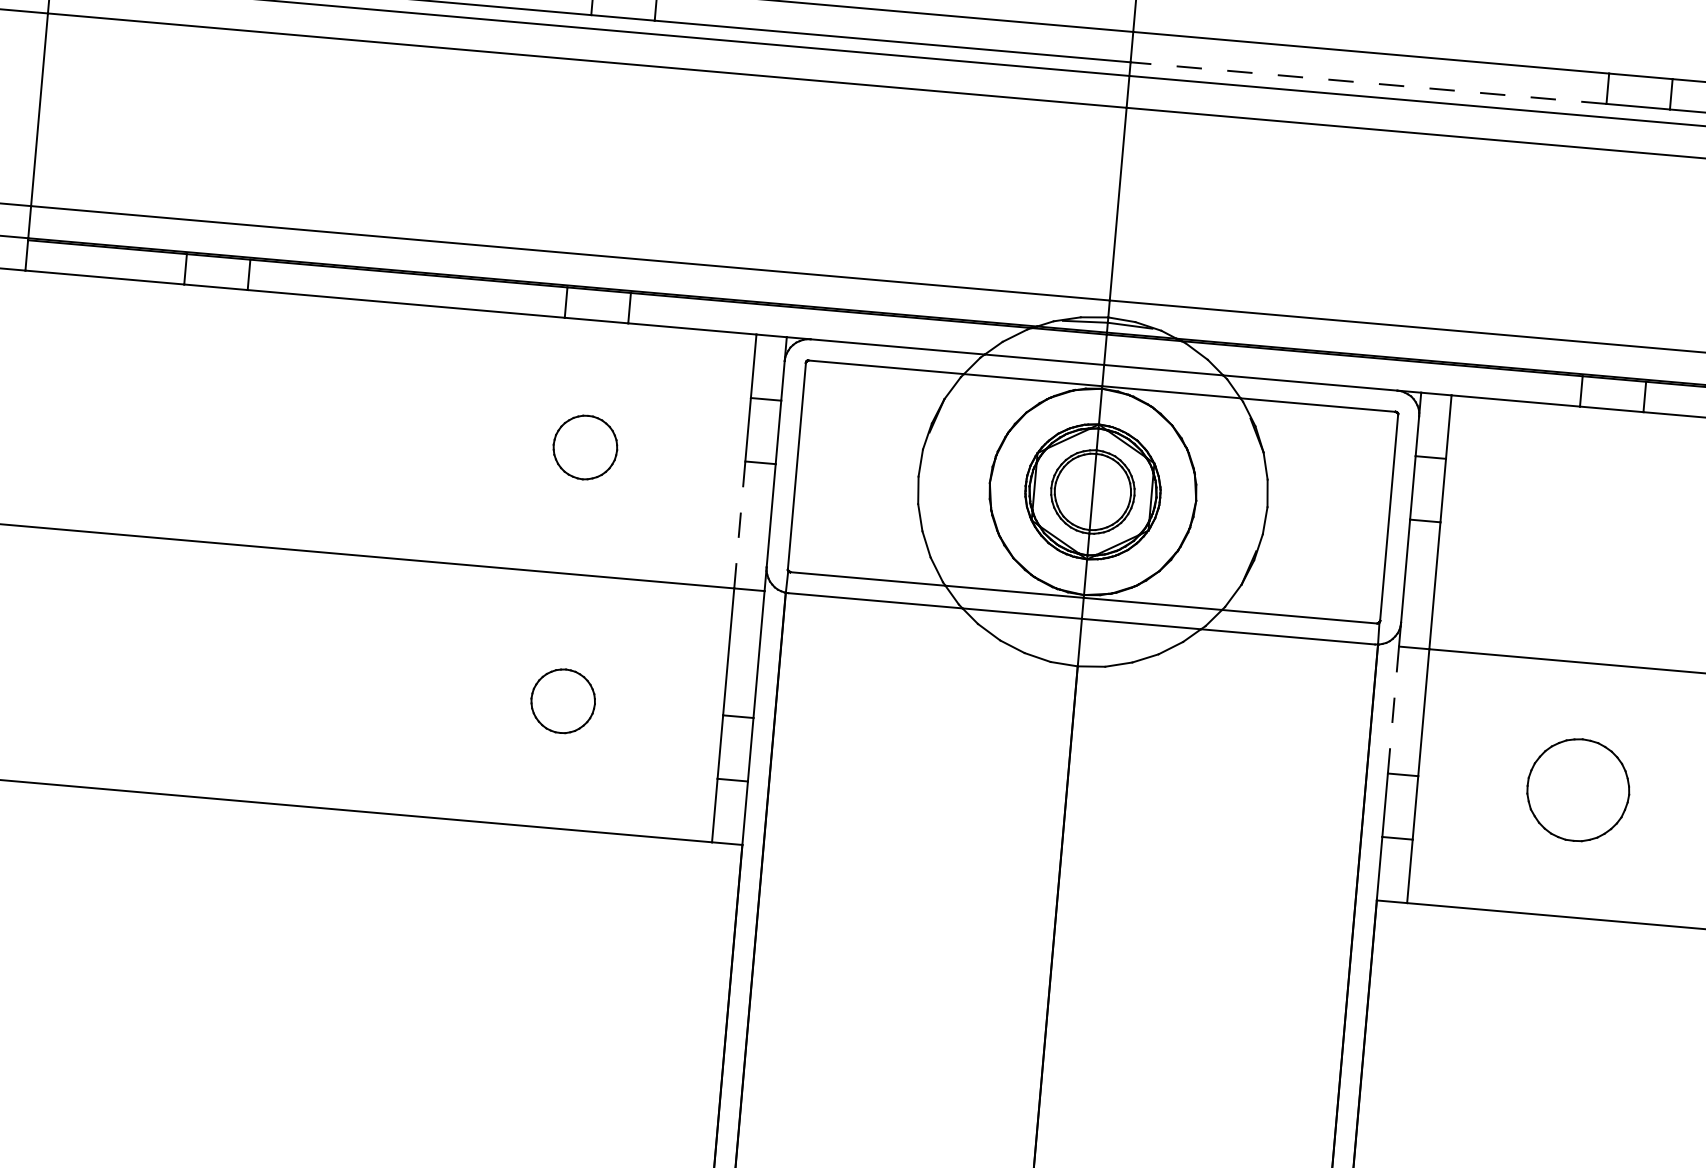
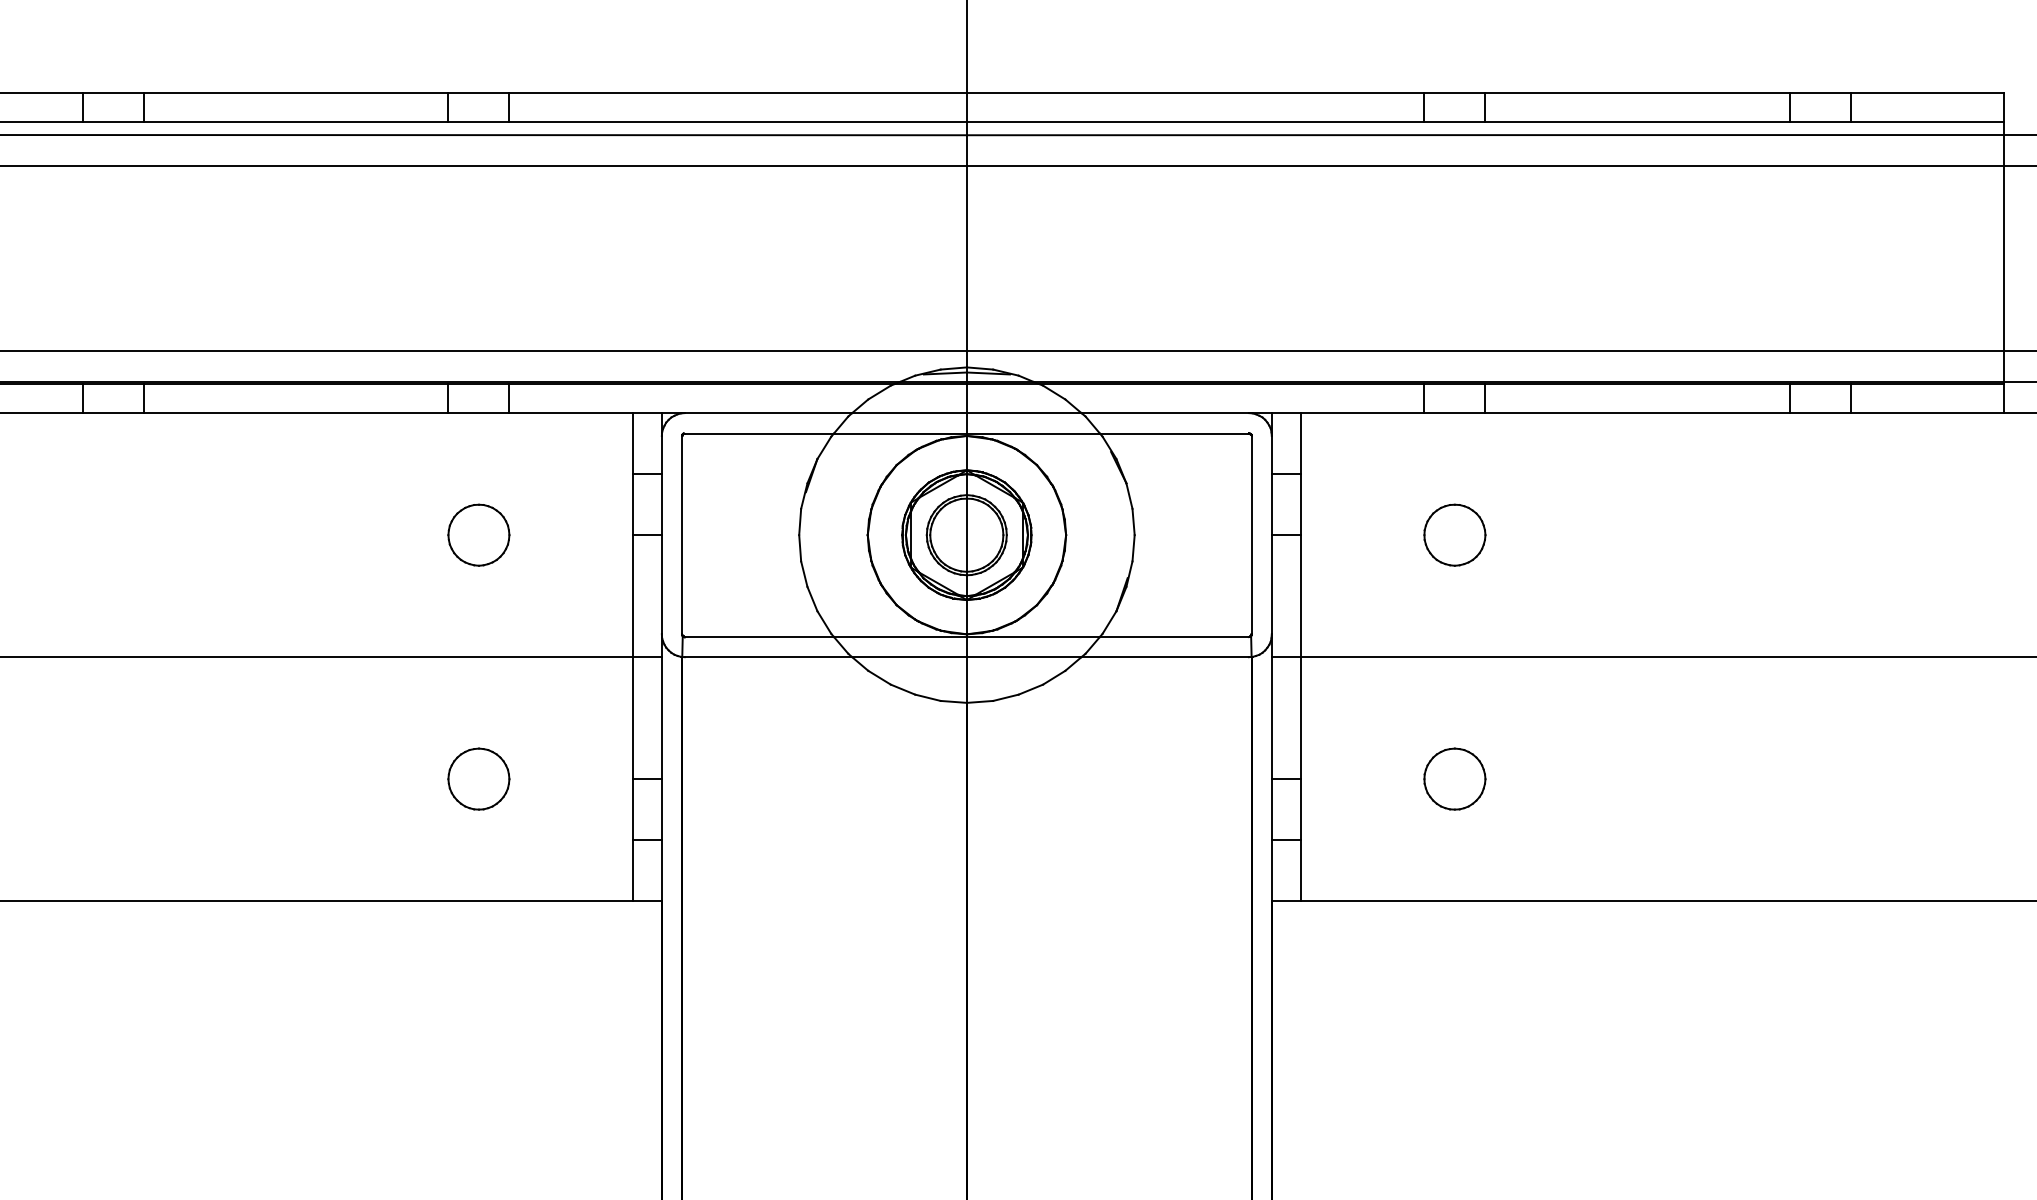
line: (1368, 83) -> (1195, 122), dashed -> solid
line: (739, 524) -> (632, 595), dashed -> solid
part: (1600, 535) -> (1454, 534), added
line: (1393, 709) -> (1271, 717), dashed -> solid
part: (1578, 789) -> (1454, 778), size x0.62

